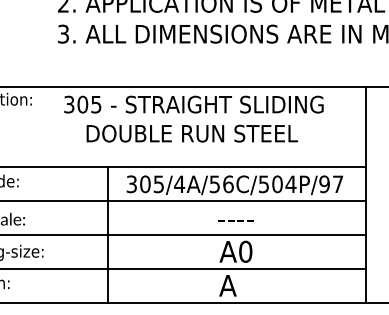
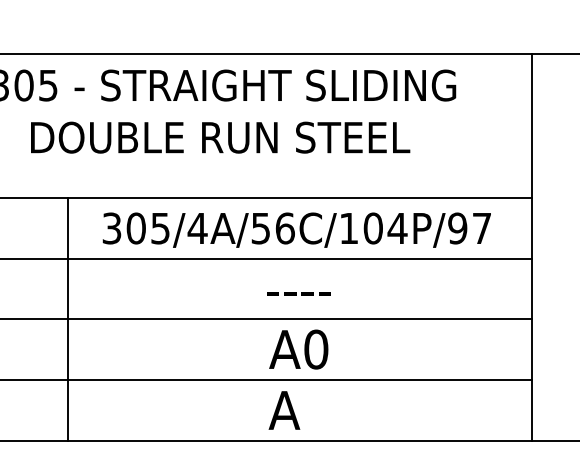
text: (263, 184) -> (348, 228), 305/4A/56C/504P/97 -> 305/4A/56C/104P/97

